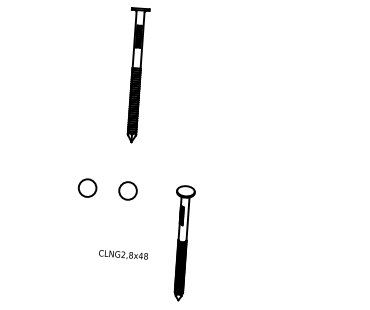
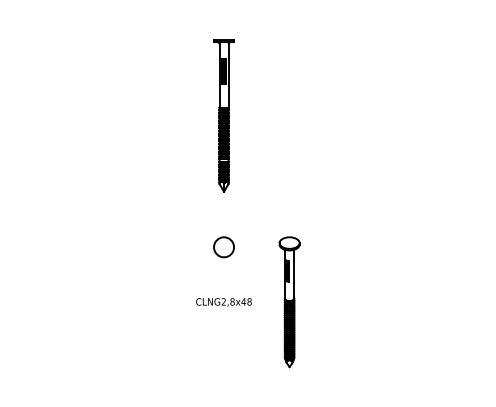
part: (87, 188) -> (177, 247), removed
text: (123, 255) -> (223, 302), moved

